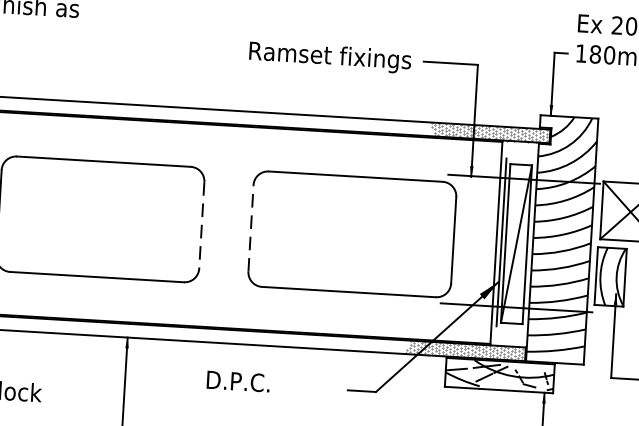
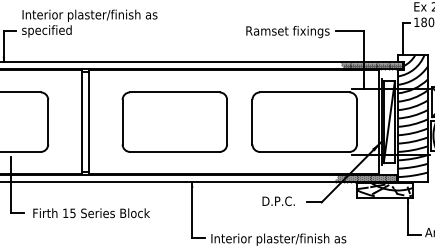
line: (202, 226) -> (227, 122), dashed -> solid
line: (251, 227) -> (252, 121), dashed -> solid
text: (238, 380) -> (278, 200), moved

